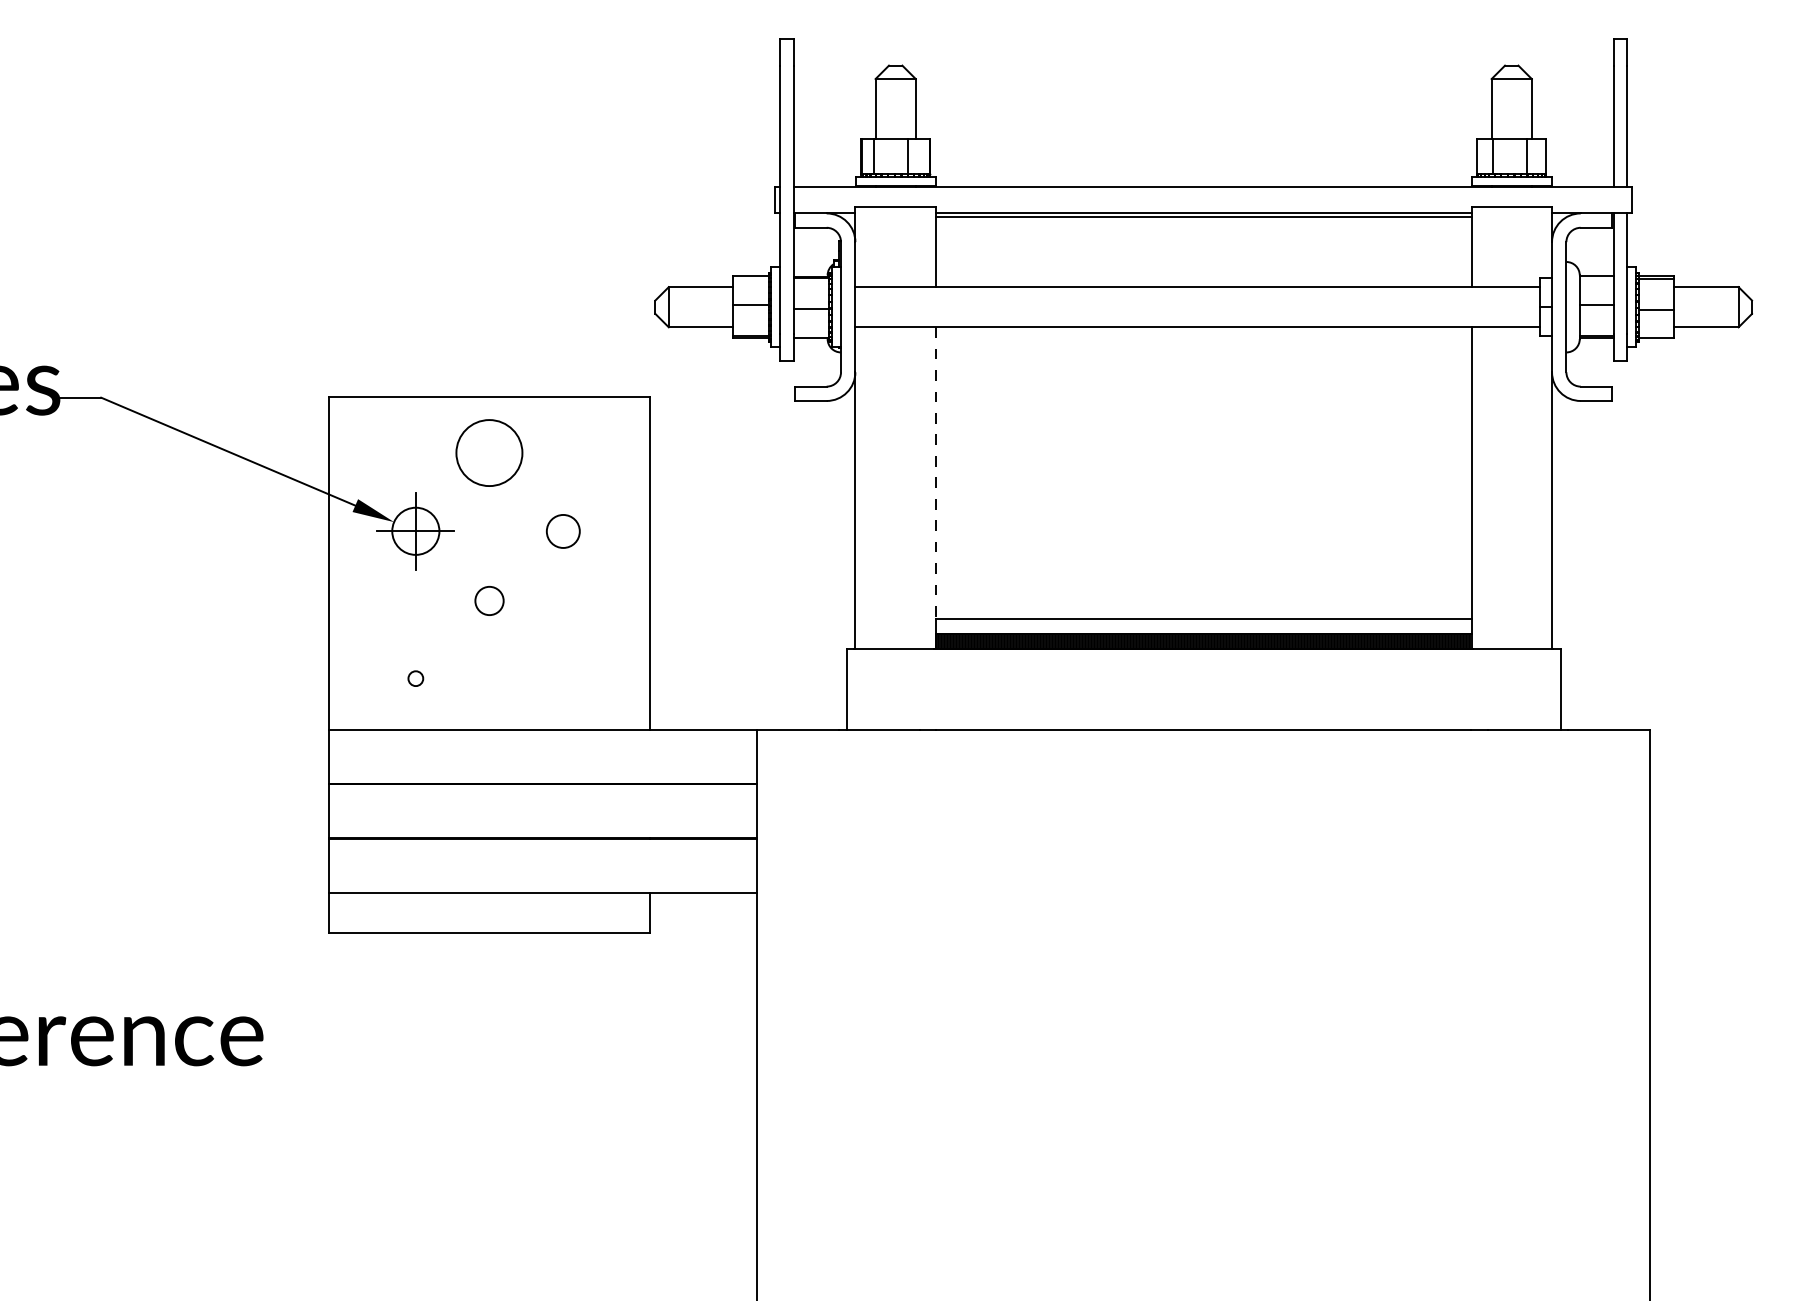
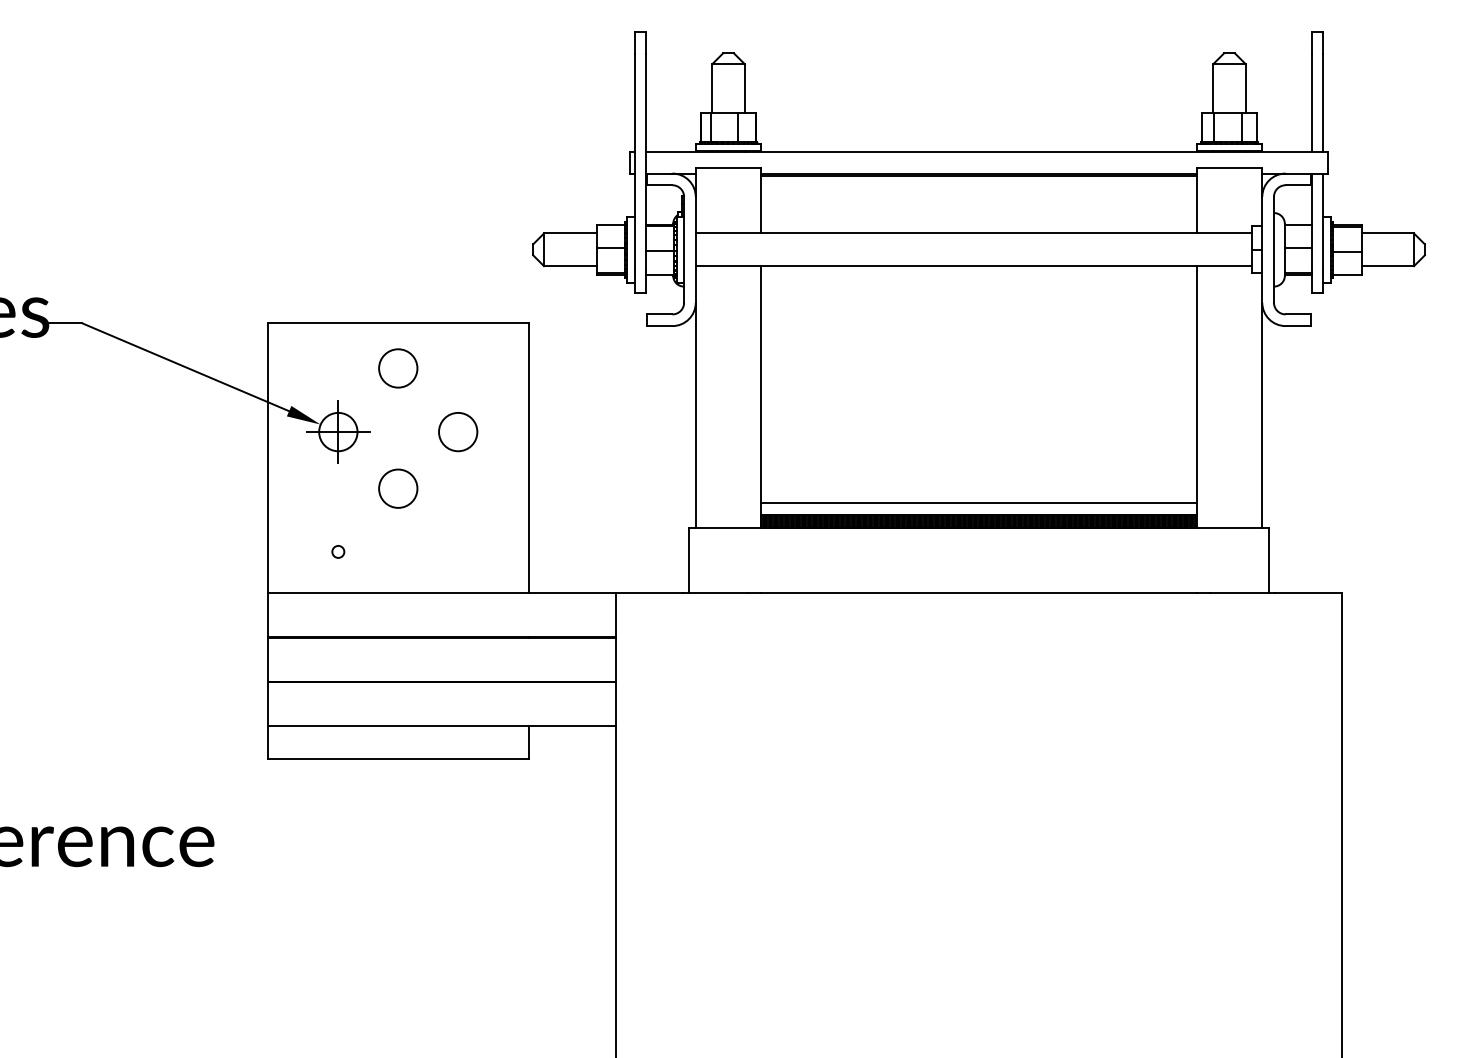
circle: (489, 453) -> (398, 368), size x0.71
line: (936, 474) -> (761, 385), dashed -> solid
circle: (563, 531) -> (458, 432), size x1.43
circle: (489, 600) -> (398, 488), size x1.67

